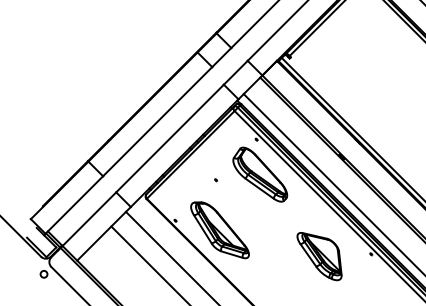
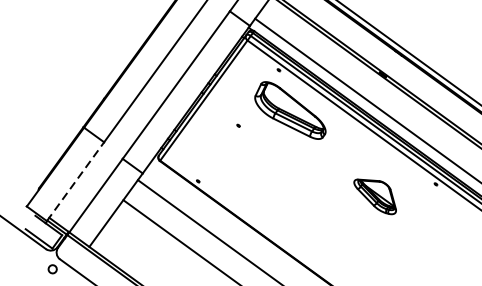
line: (74, 205) -> (75, 182), solid -> dashed
part: (219, 230) -> (252, 184), removed
part: (319, 256) -> (375, 196), size x0.7

